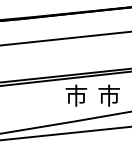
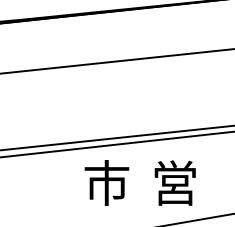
text: (108, 95) -> (173, 182), 市 -> 営

